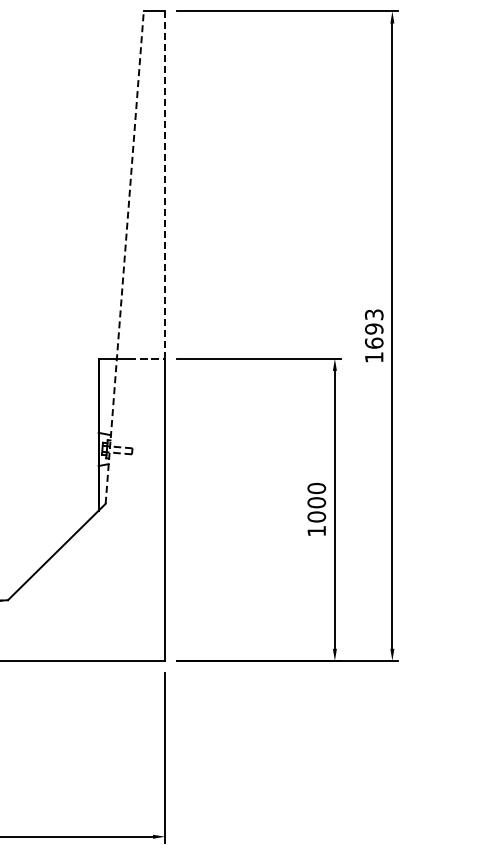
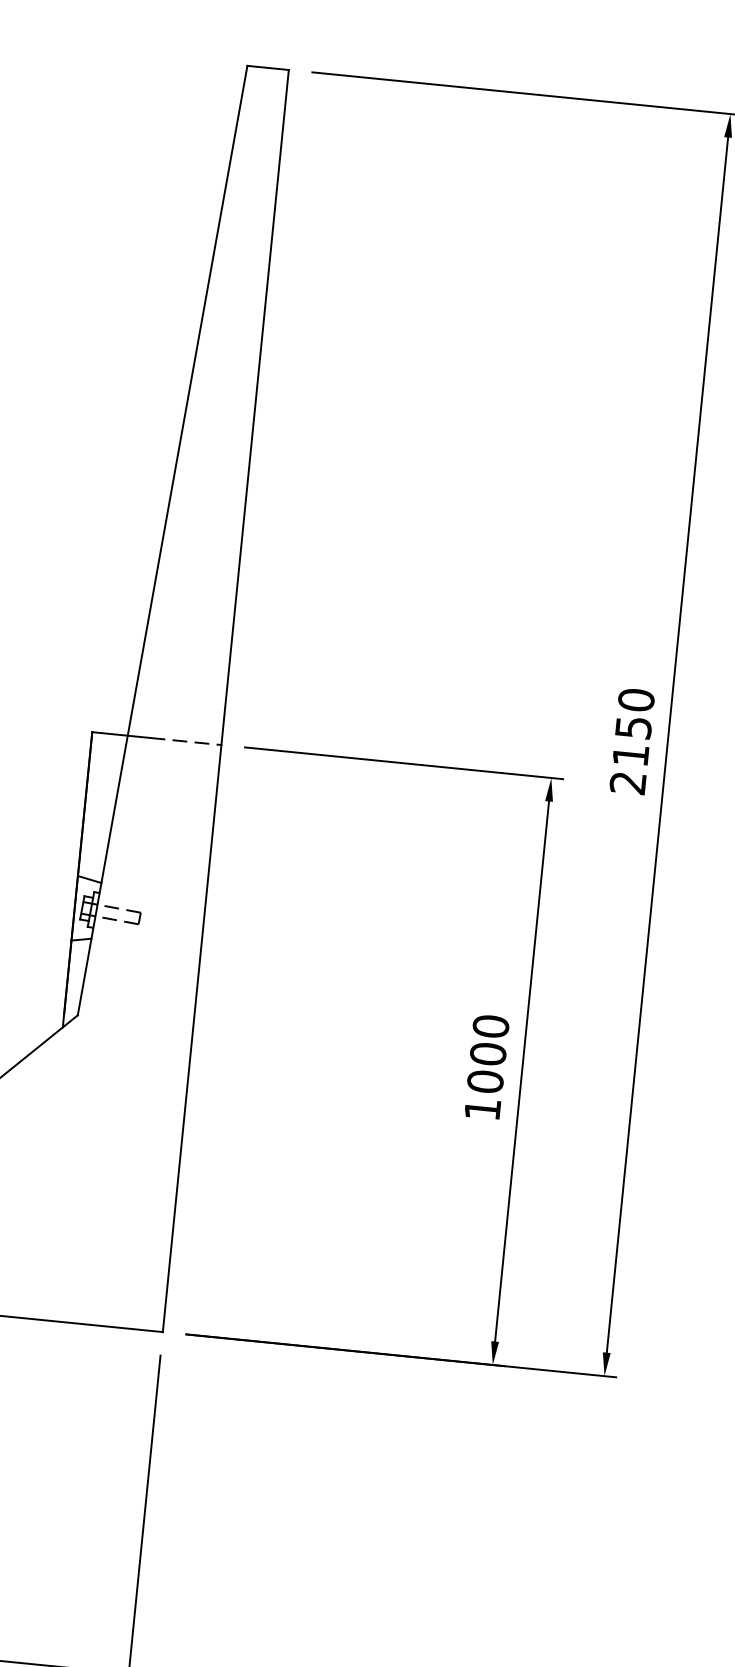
line: (165, 185) -> (255, 408), dashed -> solid
line: (124, 257) -> (162, 540), dashed -> solid
text: (373, 335) -> (630, 740), 1693 -> 2150

